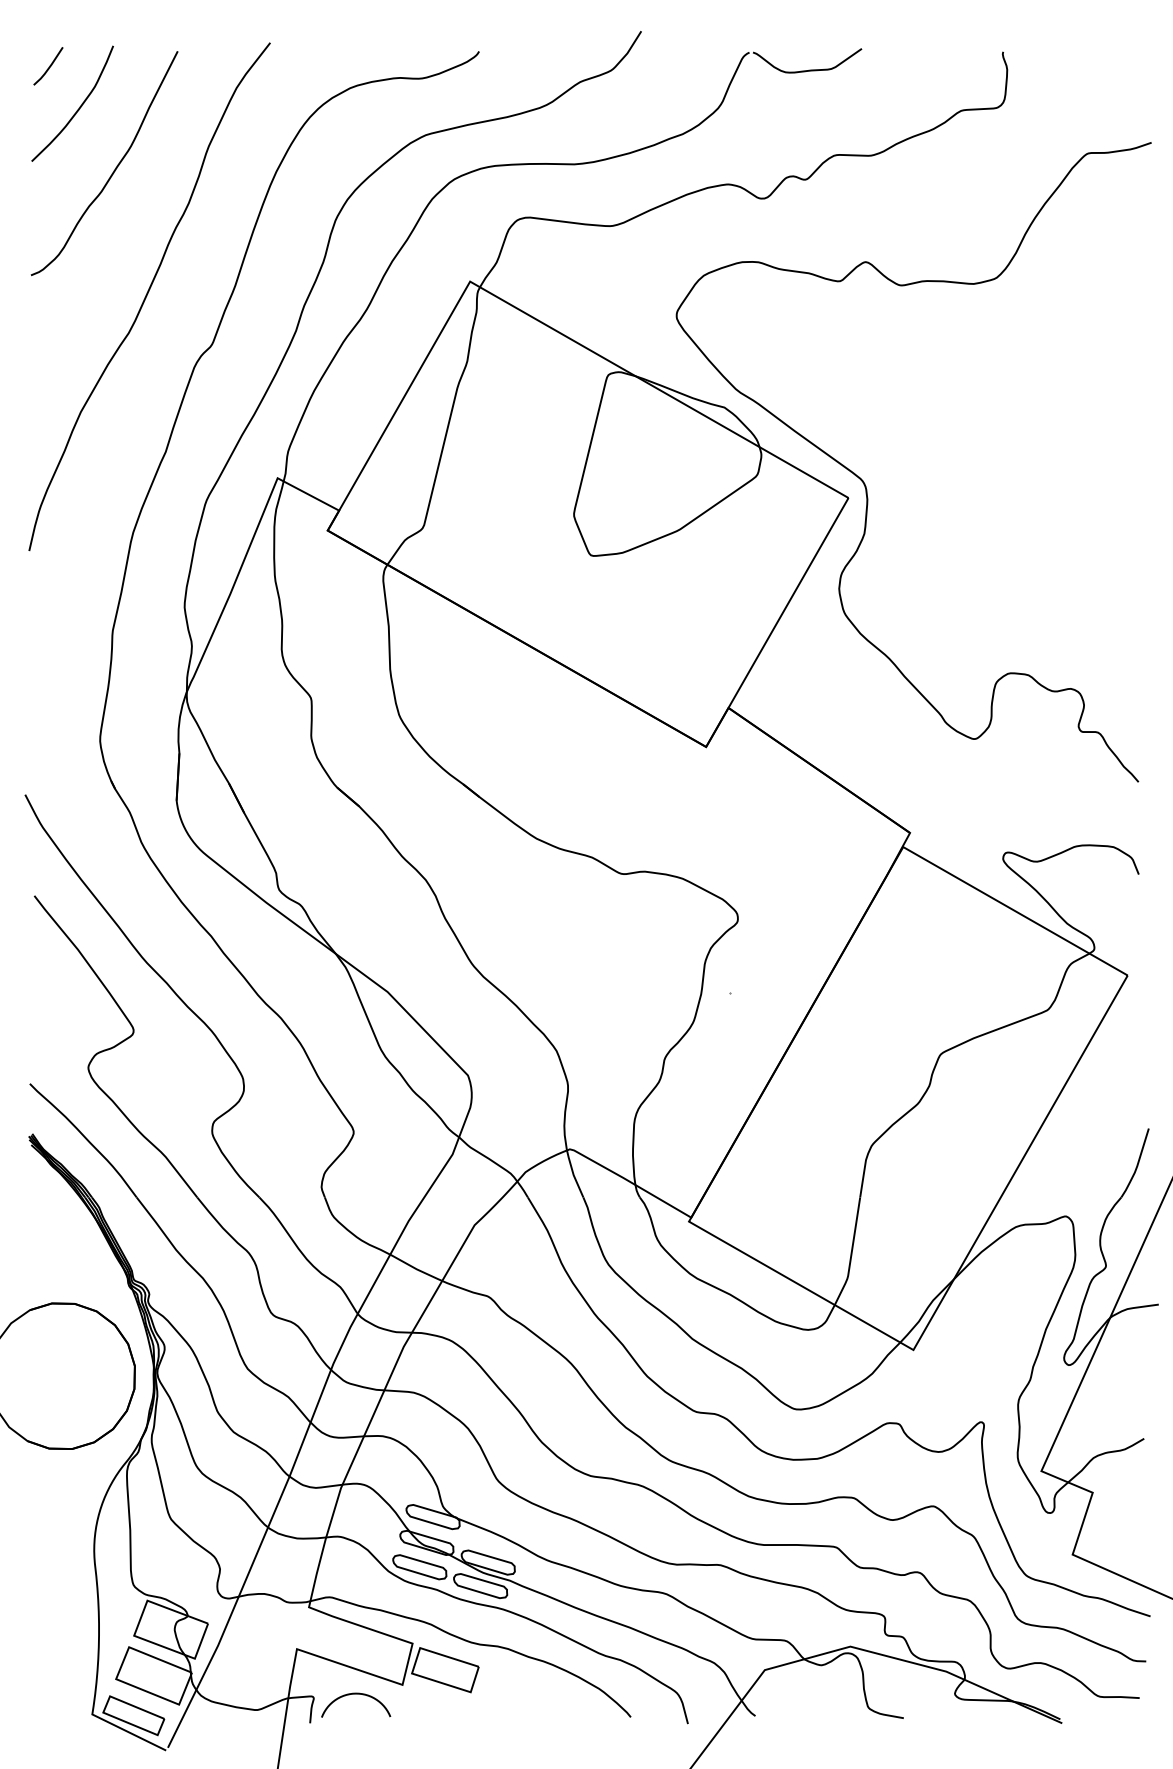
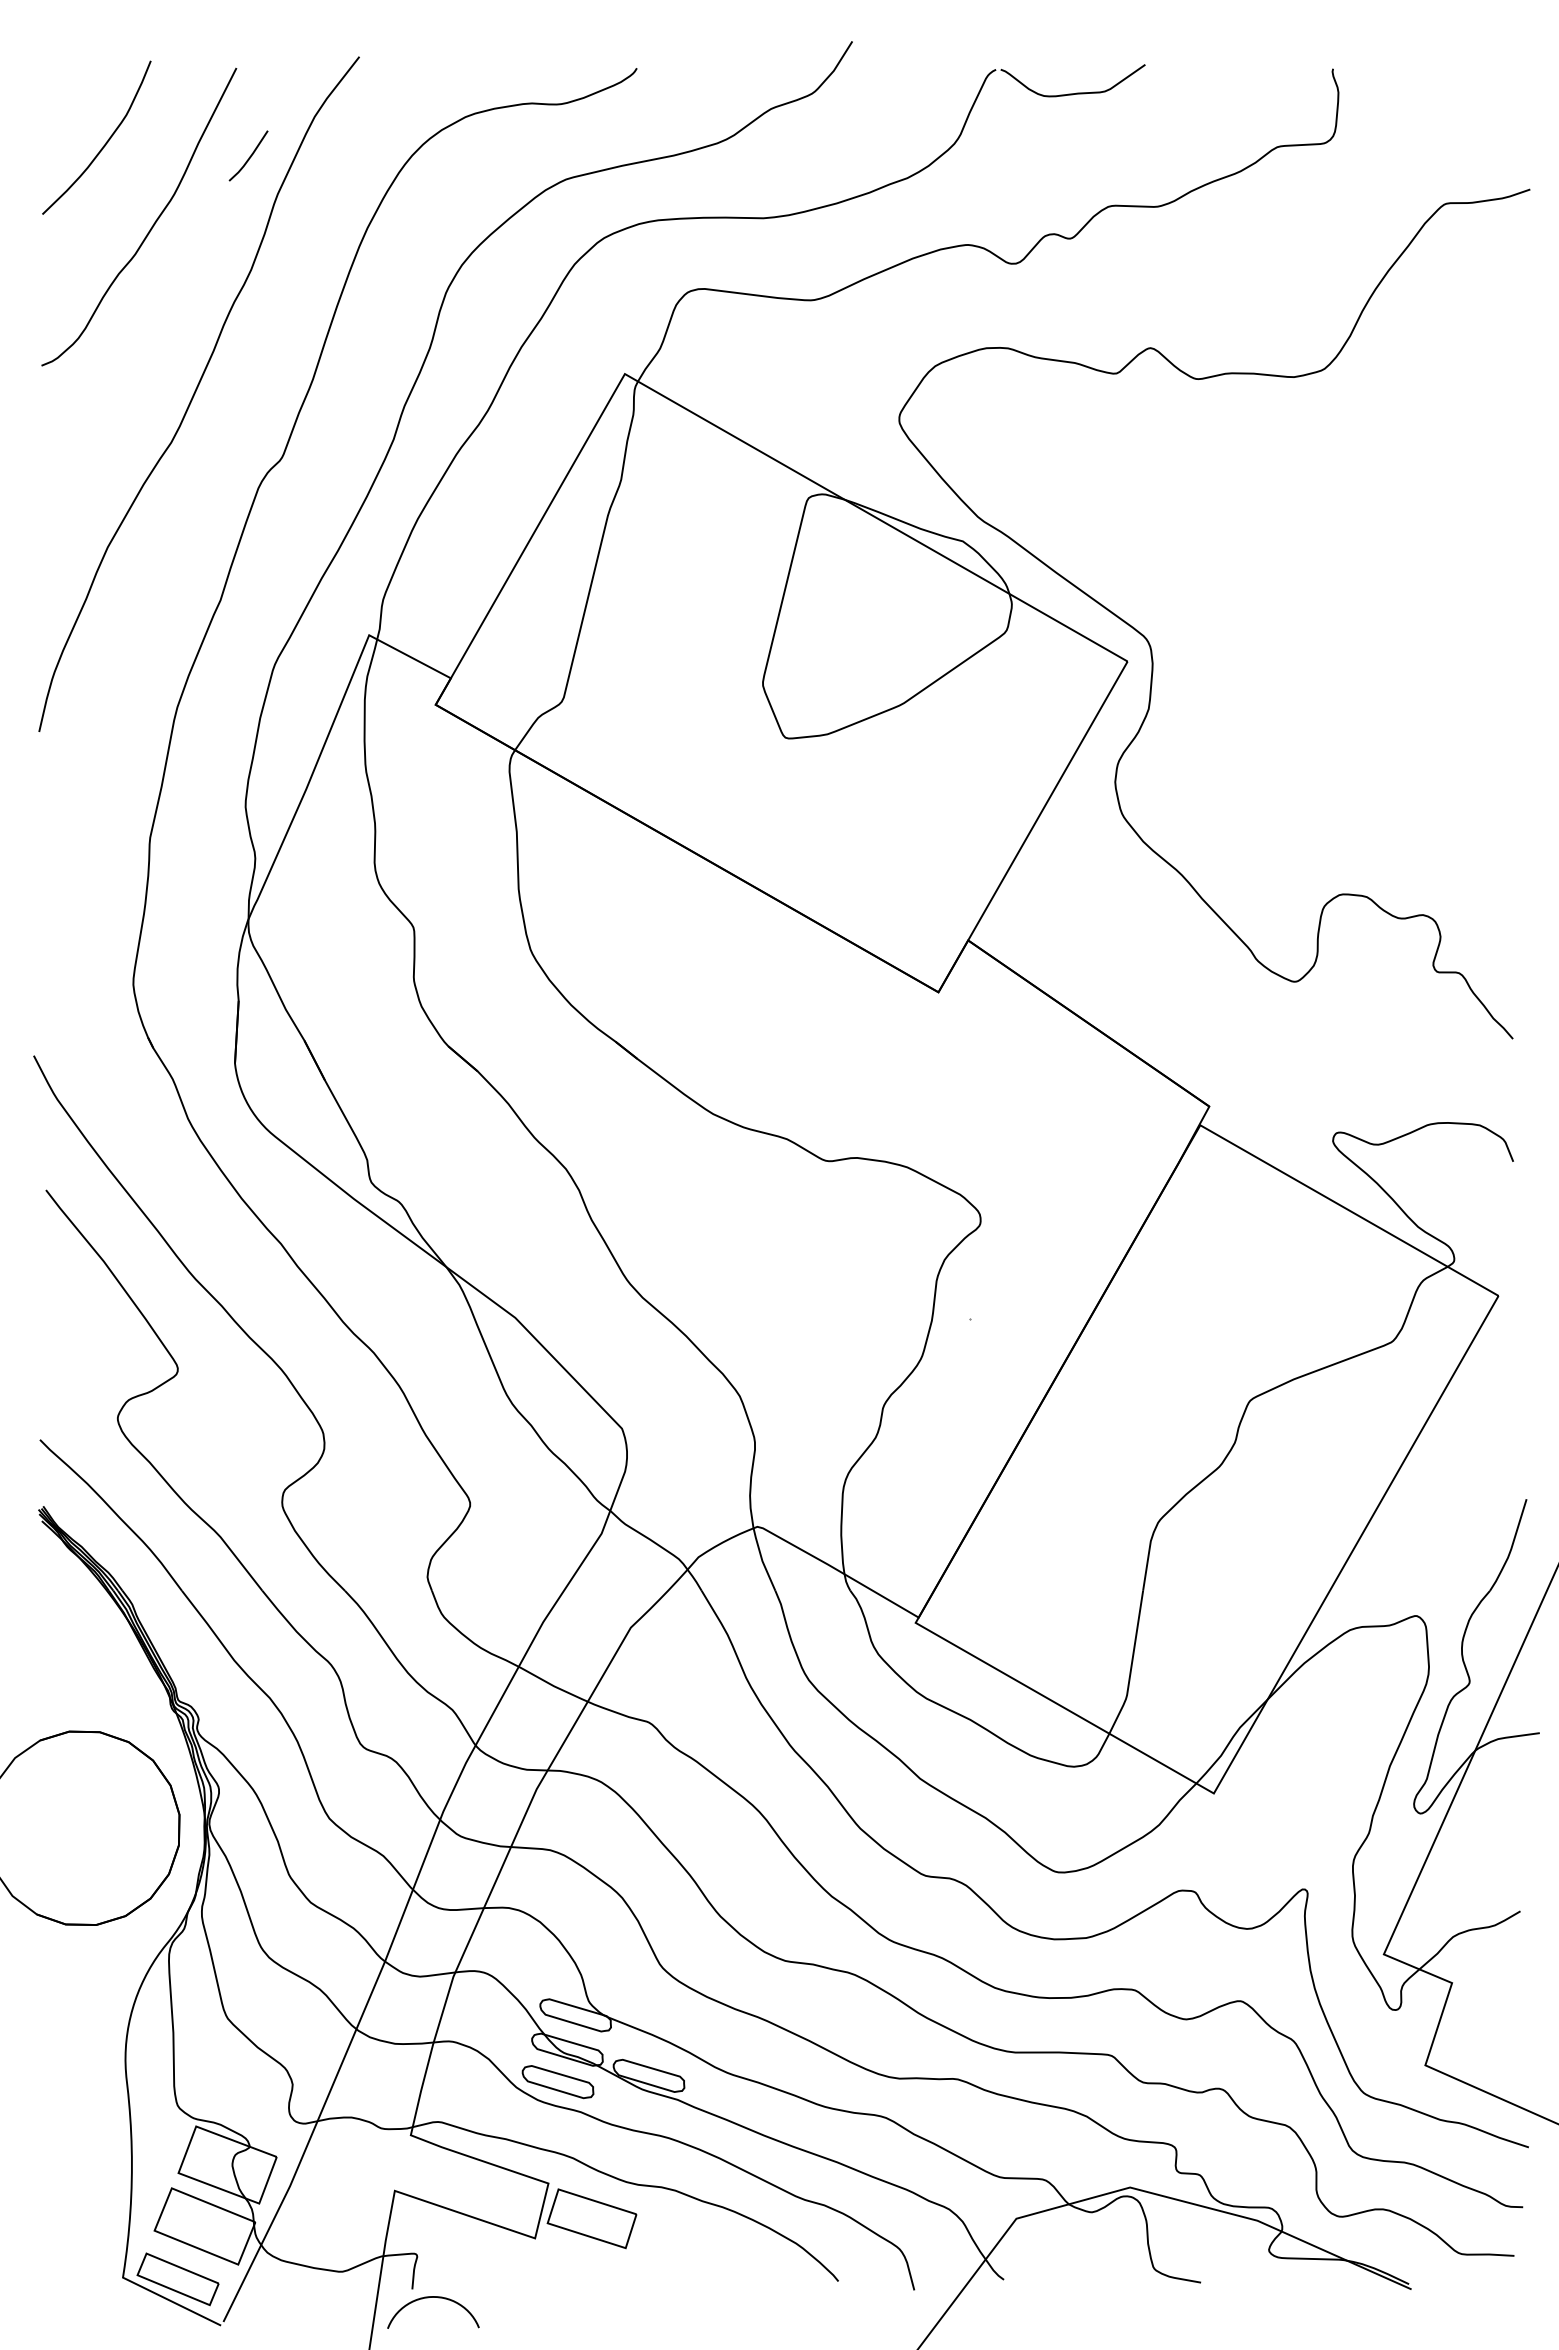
line: (49, 66) -> (249, 156), moved
part: (480, 1586) -> (638, 2107), removed
curve: (352, 1694) -> (428, 2298), moved

